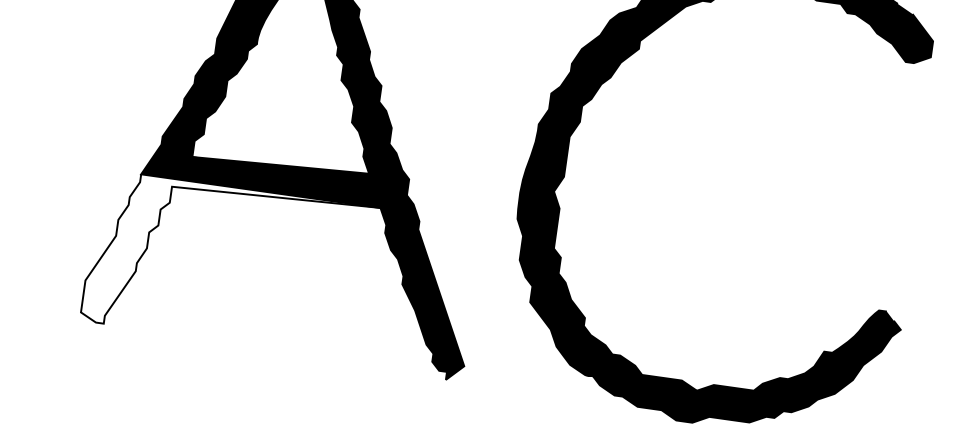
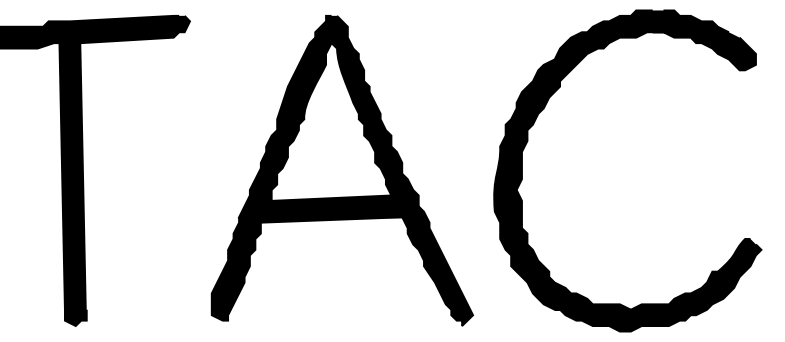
fill: (229, 263) -> (306, 268), added

